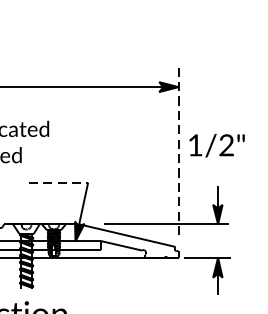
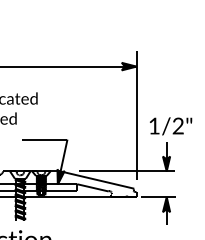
text: (217, 145) -> (171, 126), moved
line: (178, 149) -> (136, 114), dashed -> solid
line: (58, 182) -> (44, 139), dashed -> solid

